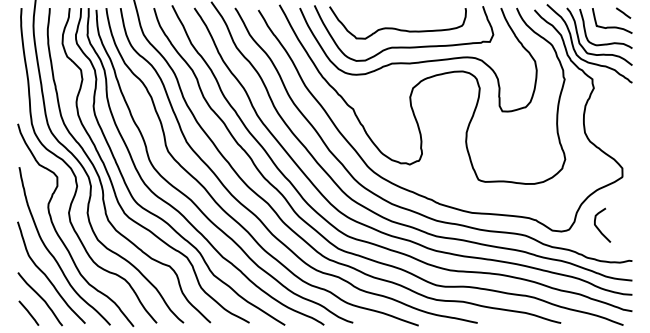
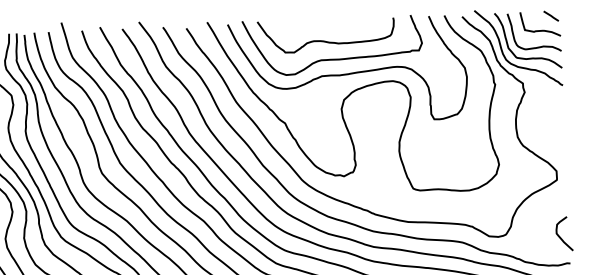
curve: (598, 227) -> (560, 236), moved

